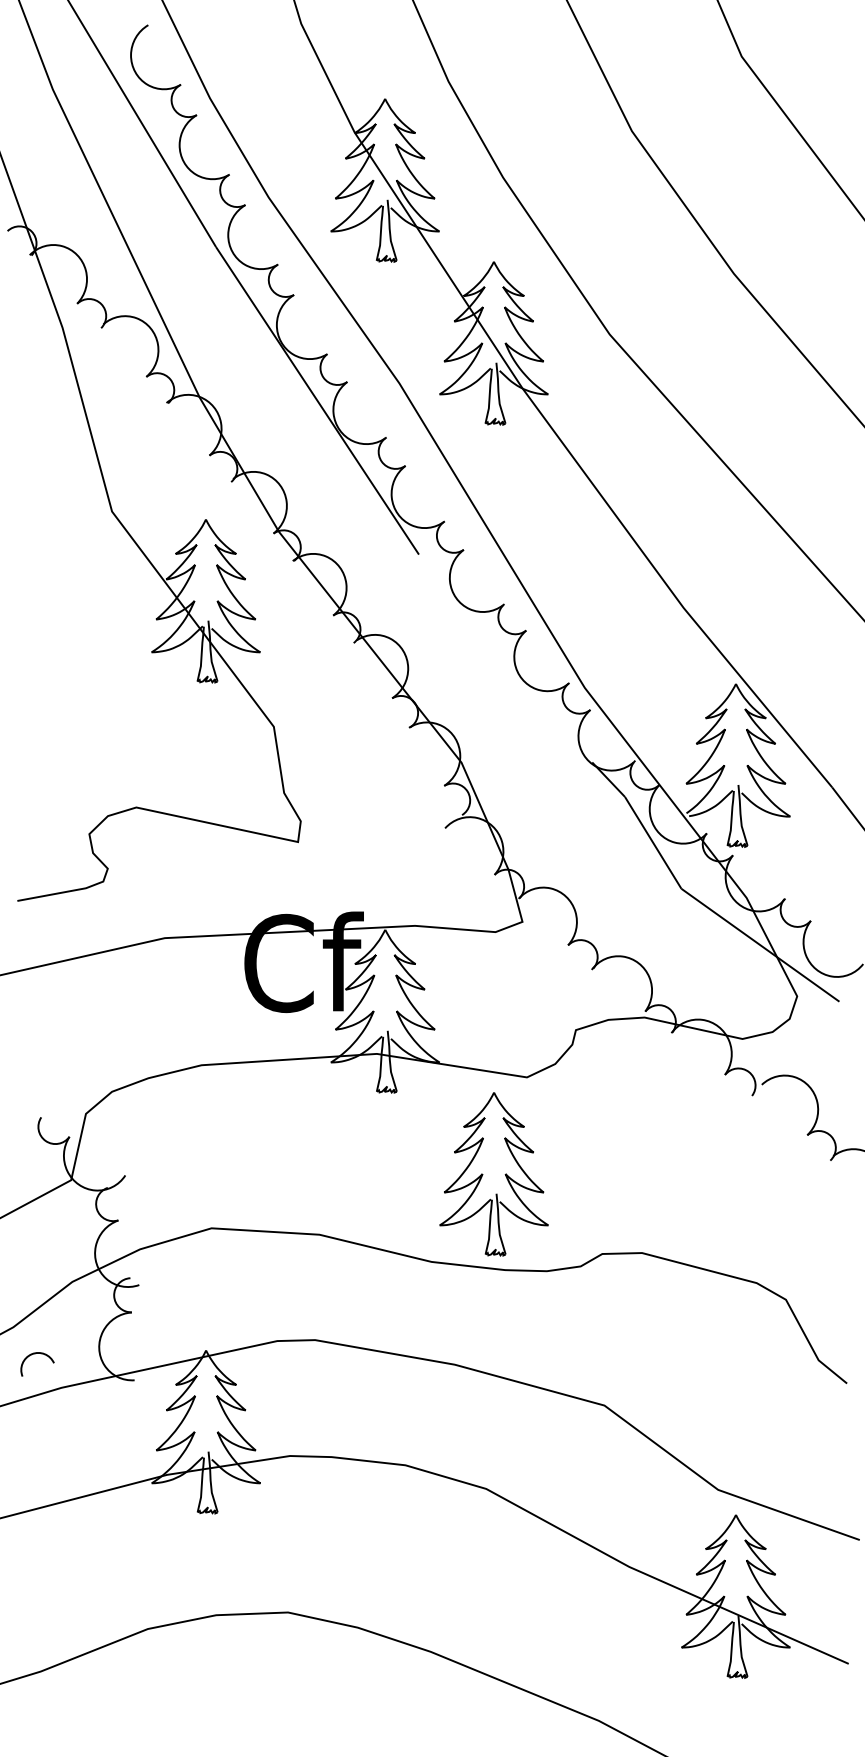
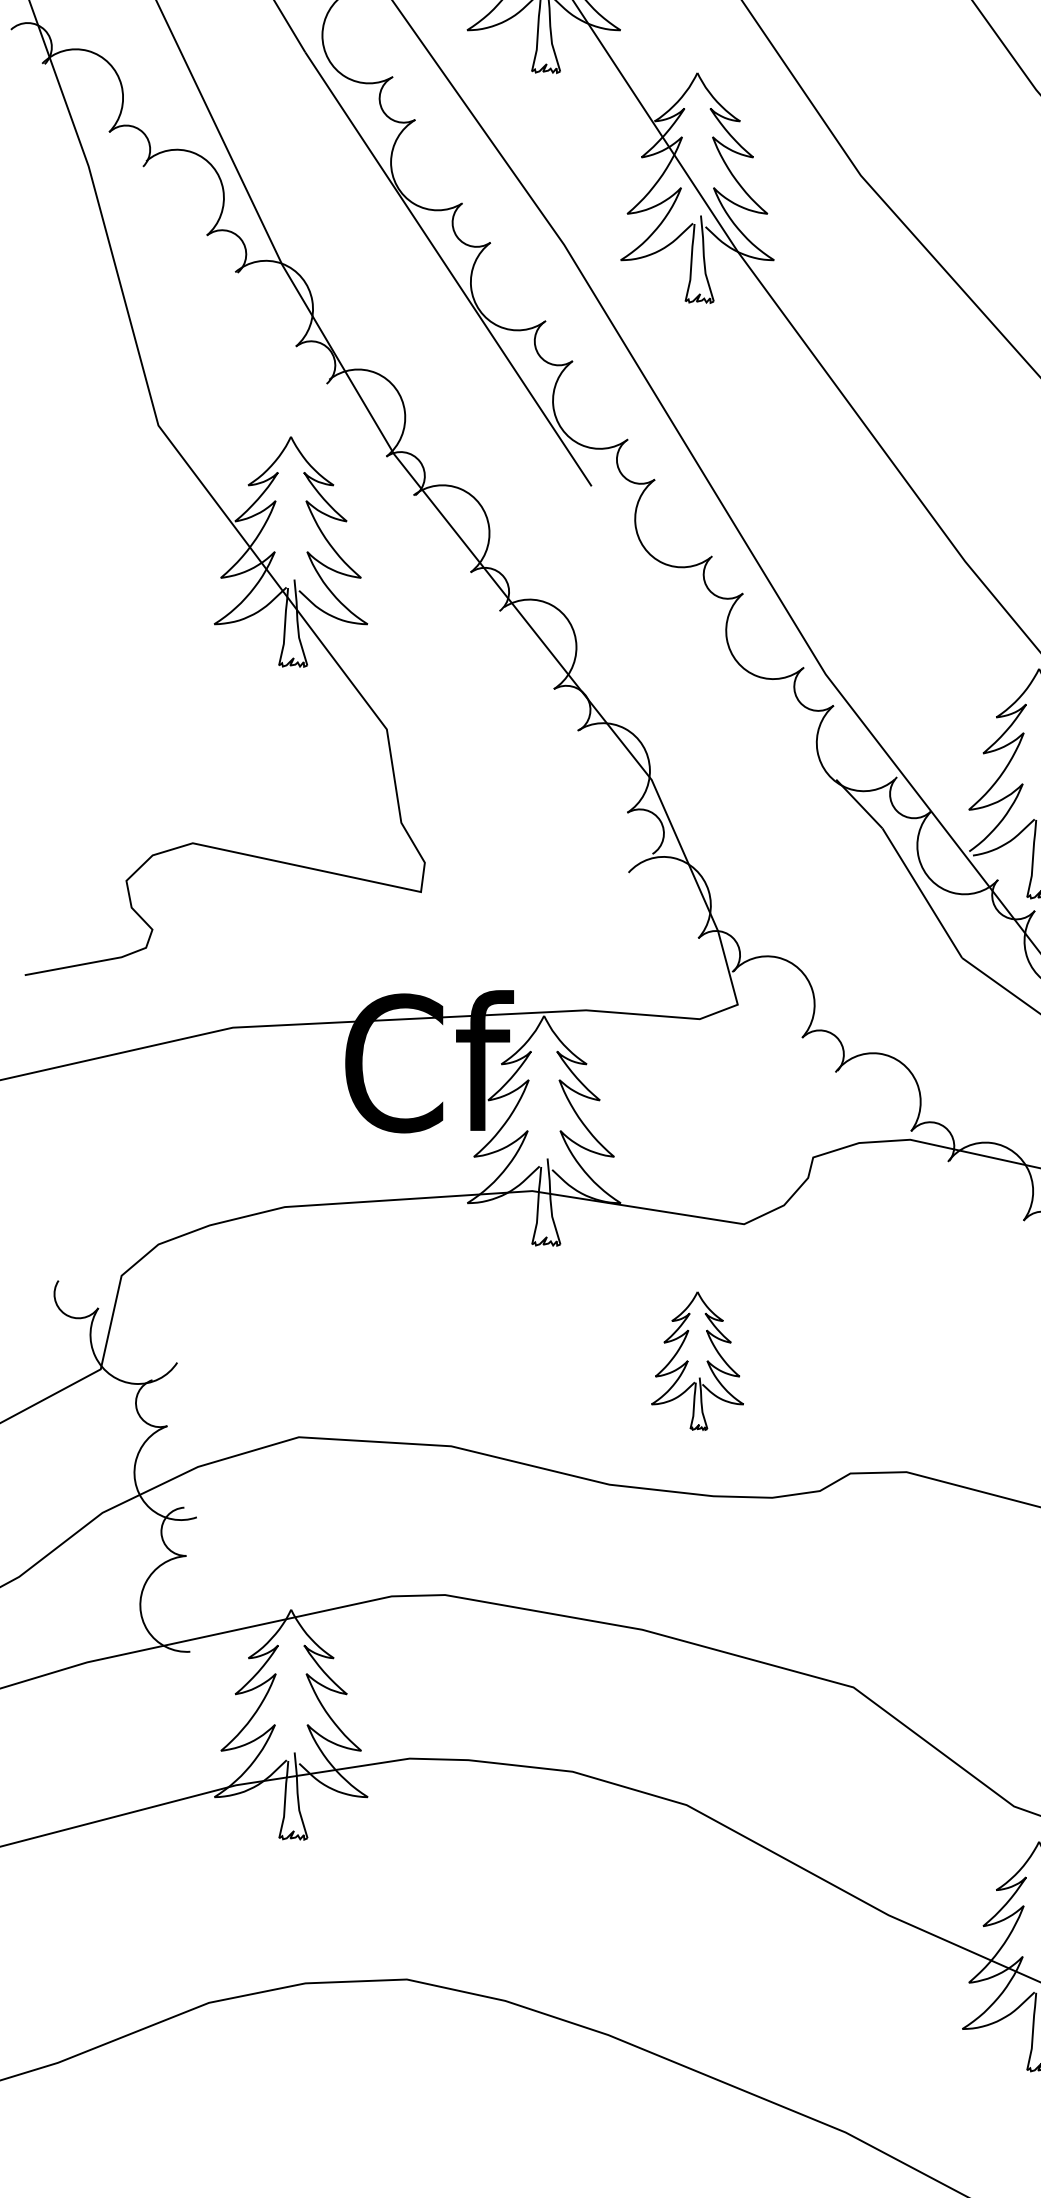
part: (493, 1174) -> (696, 1361), size x0.6
arc: (35, 1354) -> (50, 1615), removed

